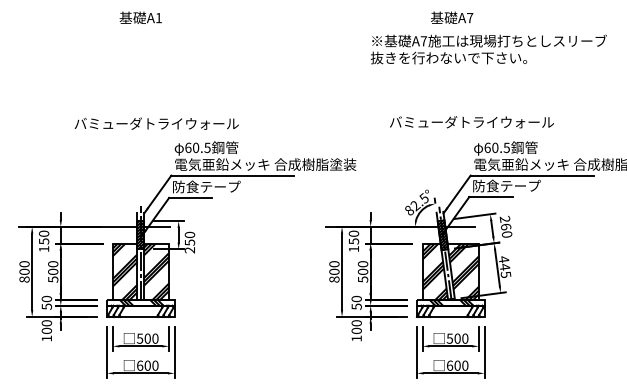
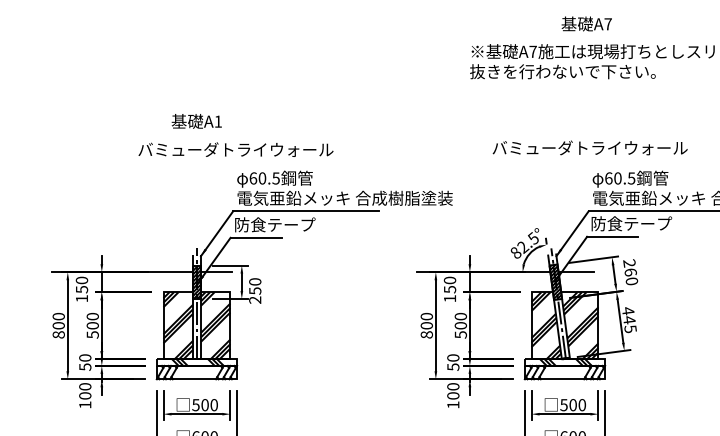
text: (140, 17) -> (196, 120), moved
text: (452, 17) -> (587, 23), moved
text: (156, 123) -> (235, 149), moved

